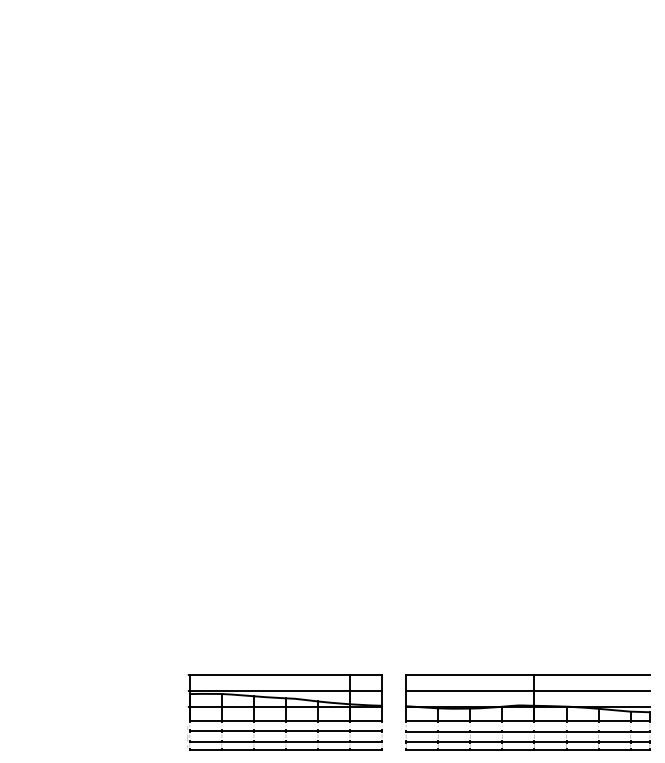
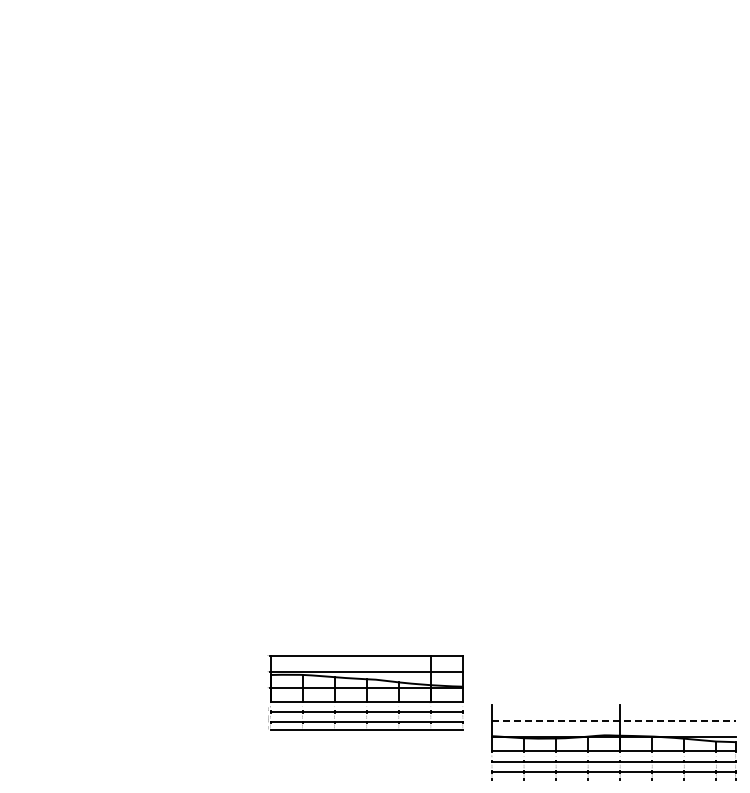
line: (527, 675) -> (613, 705), removed
line: (527, 691) -> (613, 721), solid -> dashed
part: (284, 711) -> (365, 692), moved
line: (527, 749) -> (613, 779), removed

